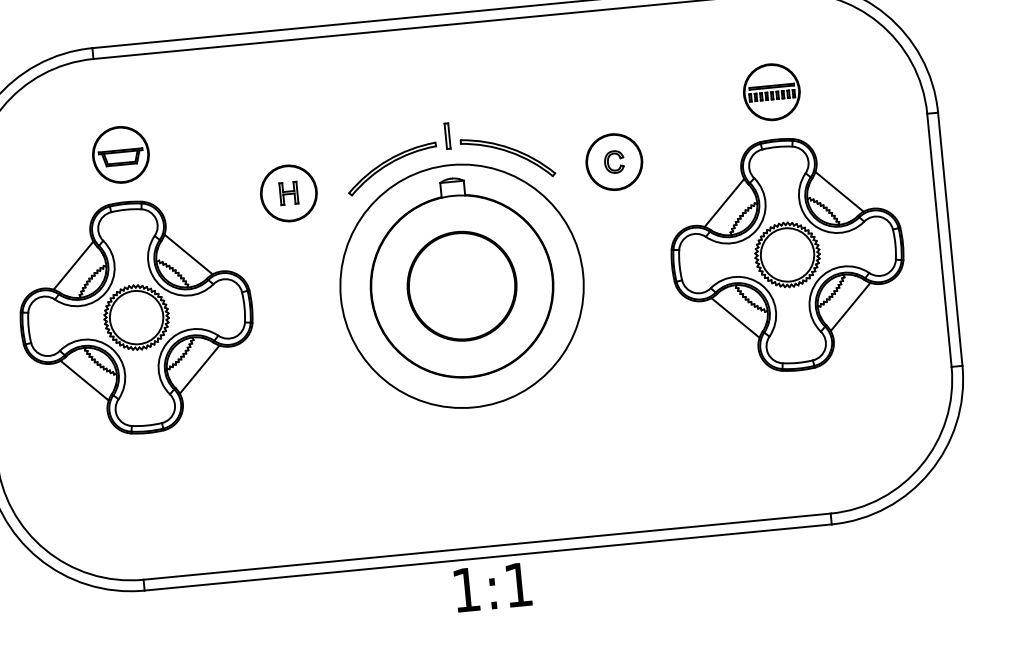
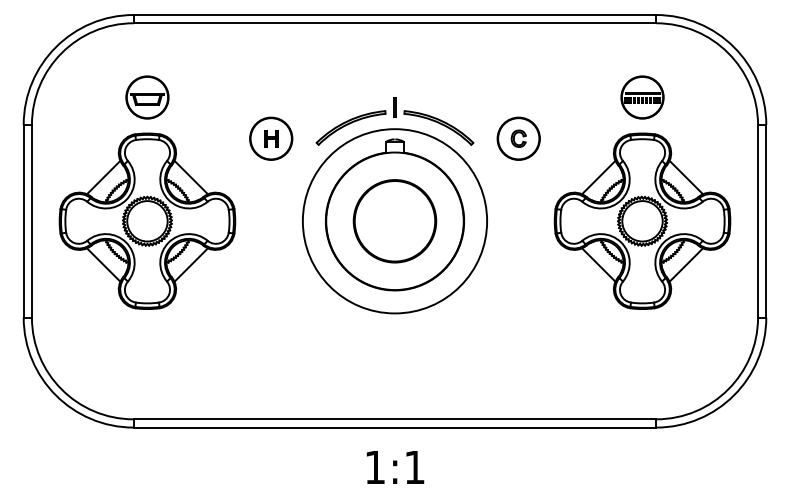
text: (493, 587) -> (395, 467), moved

